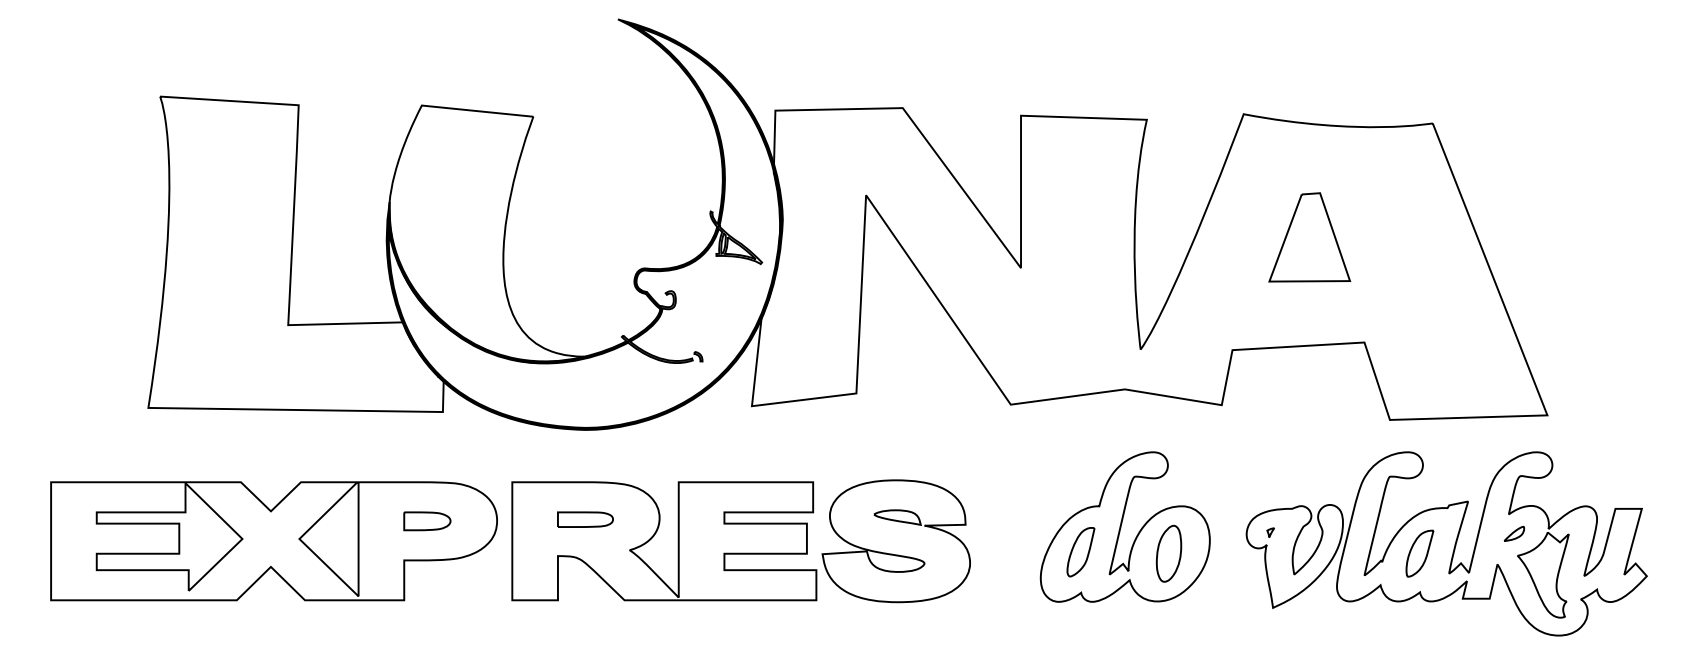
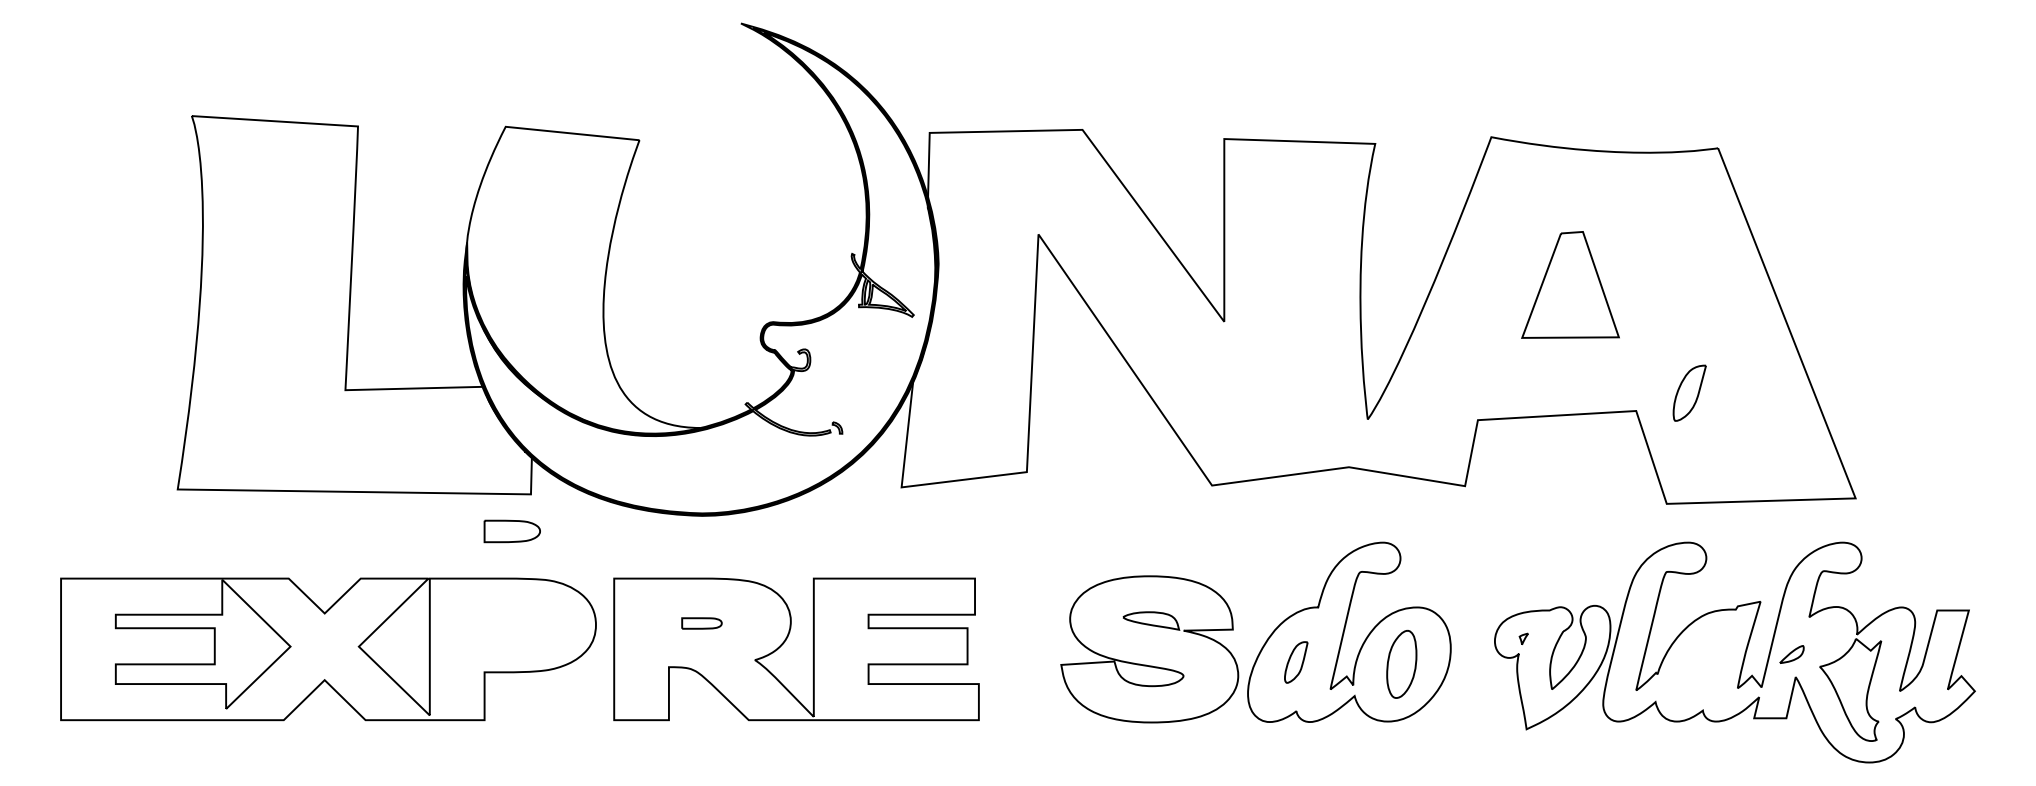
part: (585, 519) -> (701, 623), size x0.6
part: (426, 521) -> (511, 531), moved
part: (1513, 533) -> (1791, 654), moved
part: (896, 541) -> (1149, 649), moved
part: (1081, 552) -> (1296, 662), size x0.7
part: (1419, 553) -> (1689, 392), moved

